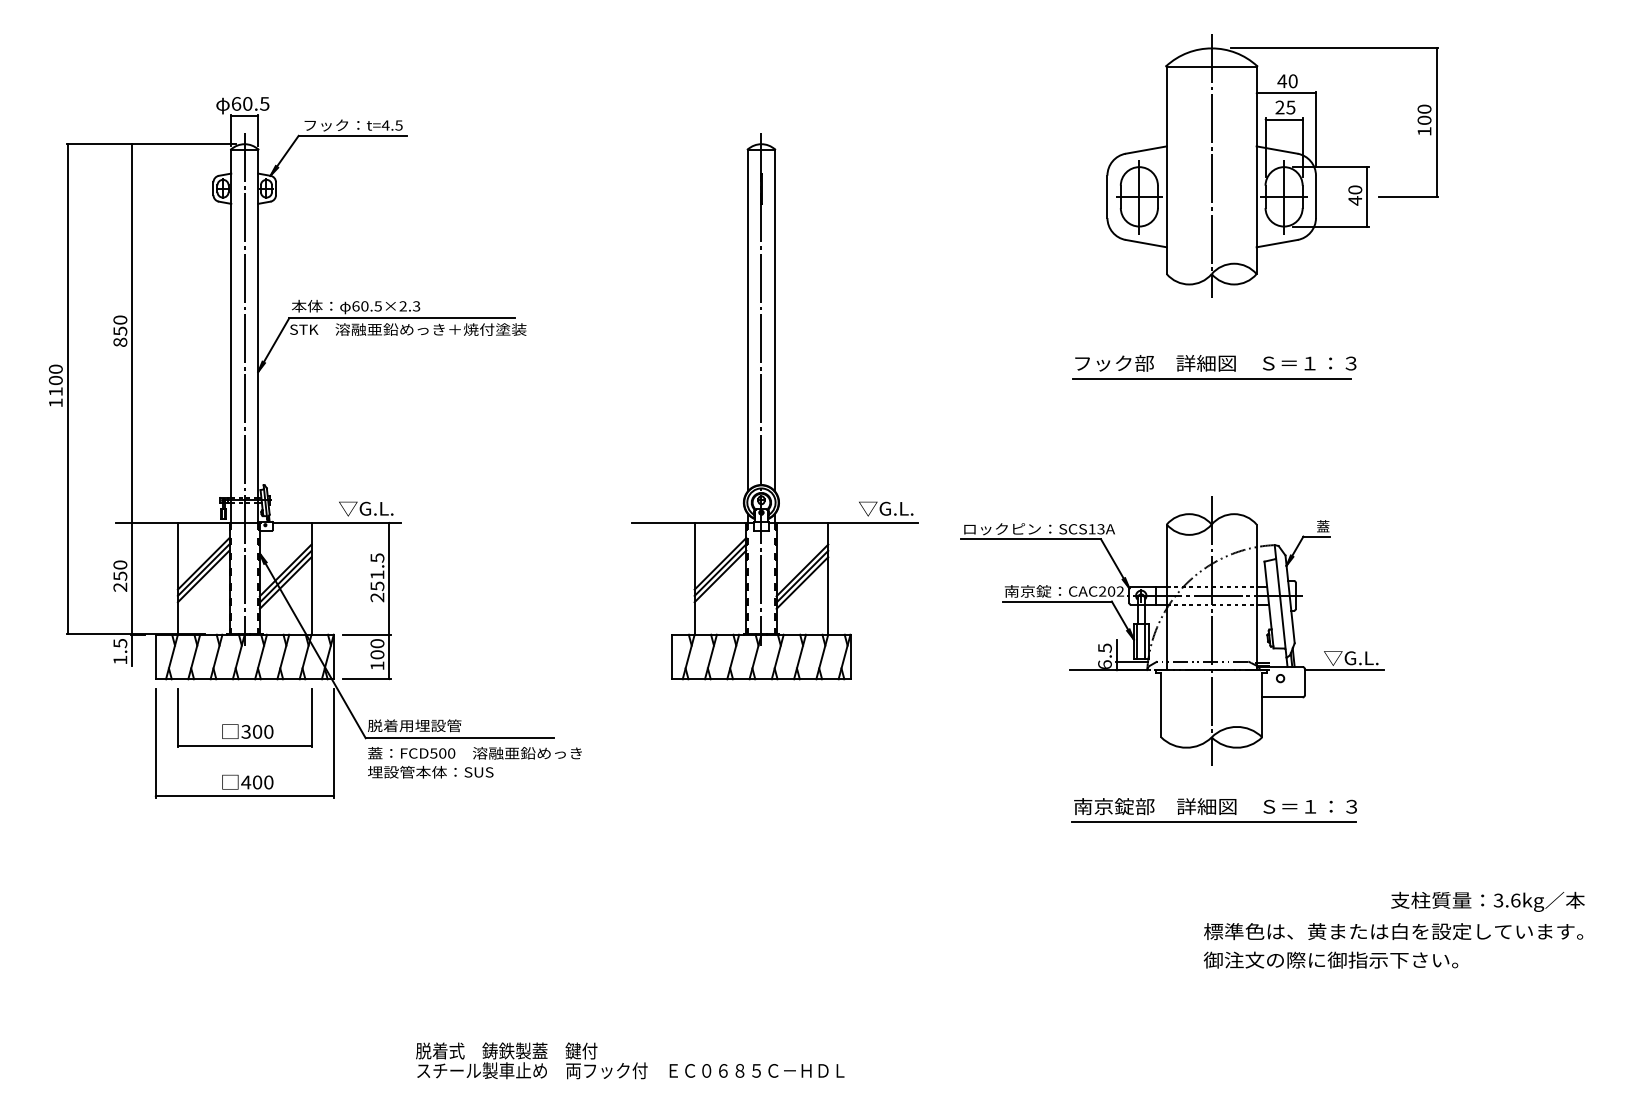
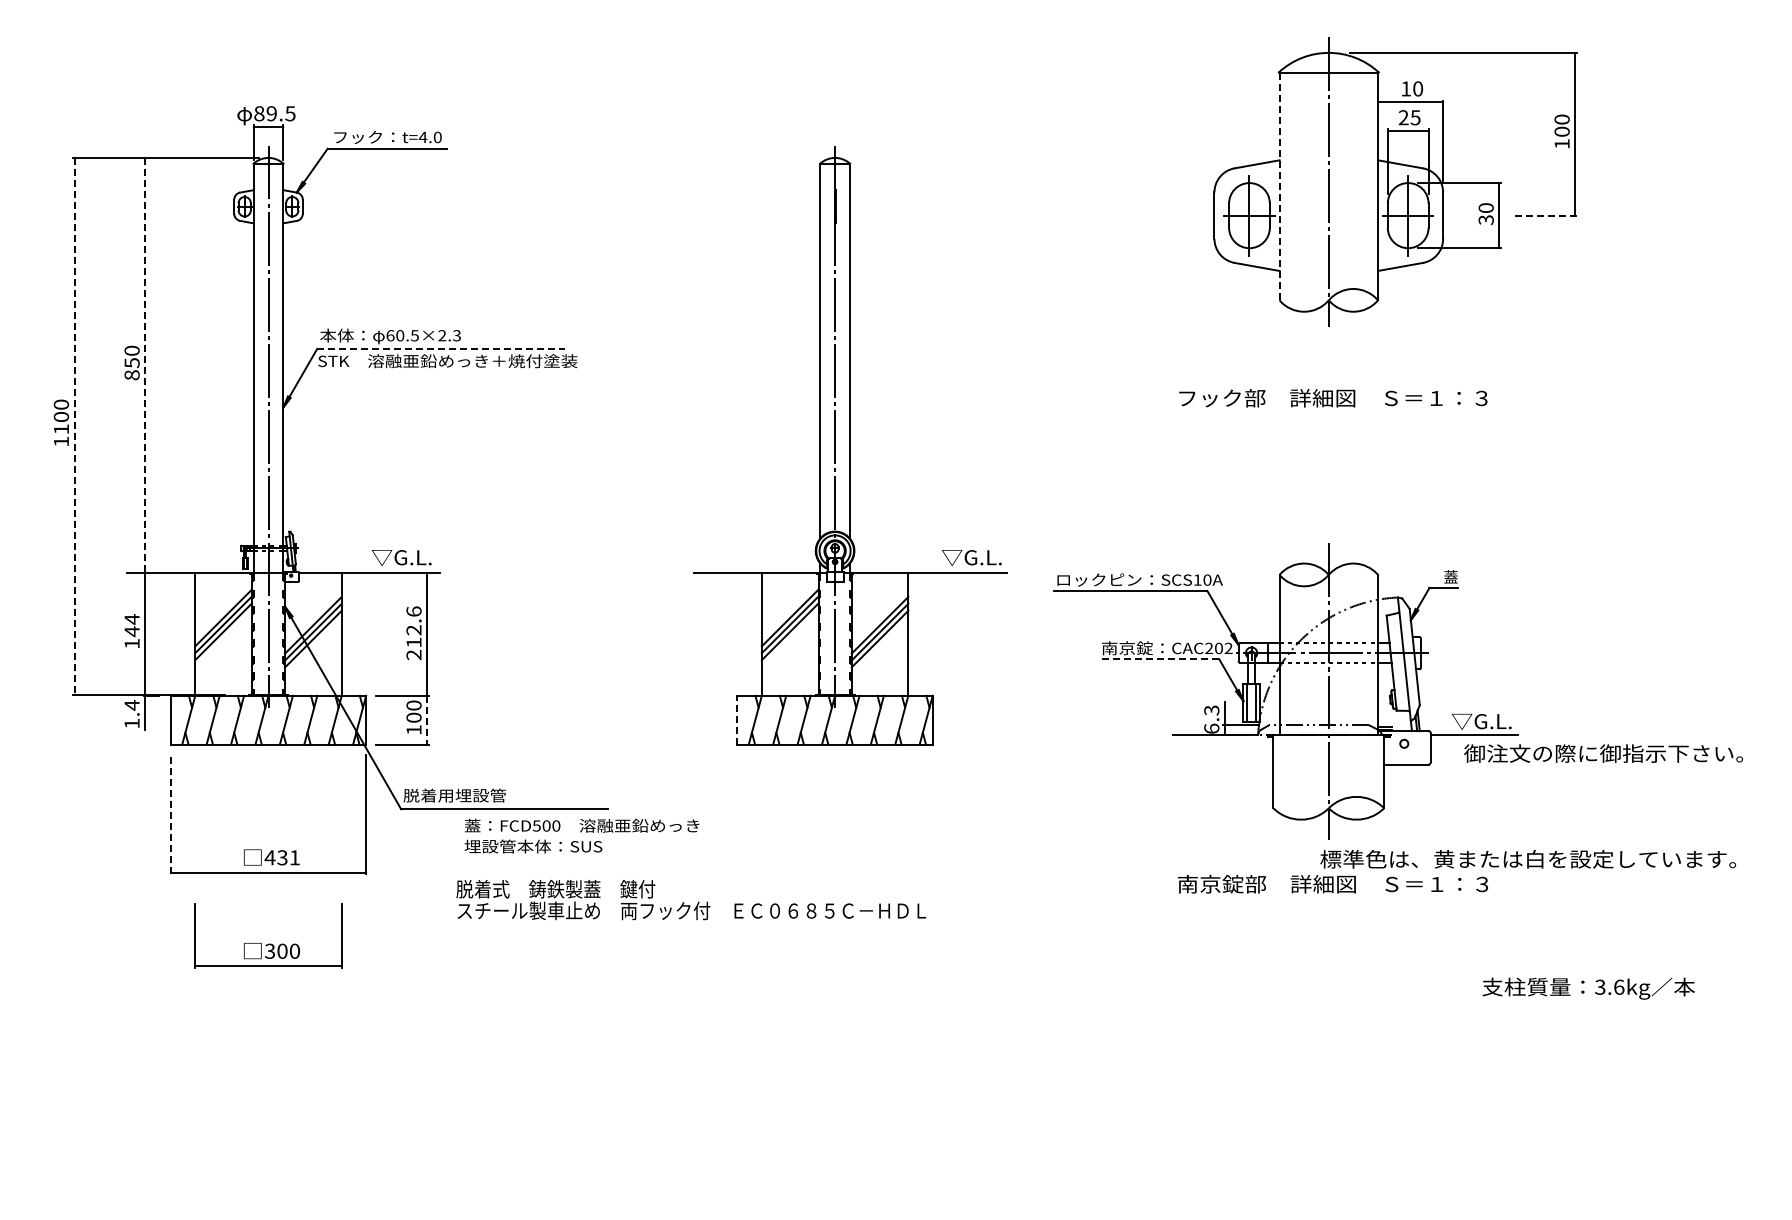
text: (1281, 80) -> (1405, 88), 40 -> 10
text: (241, 103) -> (265, 113), 60.5 -> 89.5
text: (398, 125) -> (437, 137), t=4.5 -> t=4.0
line: (1166, 171) -> (1279, 187), solid -> dashed
line: (1407, 196) -> (1543, 215), solid -> dashed
text: (1354, 200) -> (1485, 219), 40 -> 30
line: (401, 318) -> (440, 348), solid -> dashed
line: (132, 333) -> (145, 365), solid -> dashed
line: (1211, 379) -> (1328, 415), removed
line: (67, 389) -> (74, 426), solid -> dashed
text: (1101, 528) -> (1207, 579), SCS13A -> SCS10A
text: (376, 571) -> (413, 626), 251.5 -> 212.6
text: (119, 576) -> (131, 631), 250 -> 144
line: (1057, 601) -> (1159, 659), solid -> dashed
text: (119, 642) -> (131, 704), 1.5 -> 1.4
text: (1104, 647) -> (1211, 709), 6.5 -> 6.3
line: (672, 656) -> (737, 719), solid -> dashed
line: (389, 657) -> (427, 720), solid -> dashed
part: (244, 724) -> (268, 943), moved
line: (155, 743) -> (170, 814), solid -> dashed
text: (474, 762) -> (581, 835), moved
text: (262, 782) -> (288, 857), 400 -> 431
line: (1214, 822) -> (1331, 901), removed
text: (1487, 901) -> (1588, 988), moved
text: (1393, 931) -> (1528, 859), moved
text: (1330, 960) -> (1603, 753), moved
text: (630, 1061) -> (691, 900), moved

